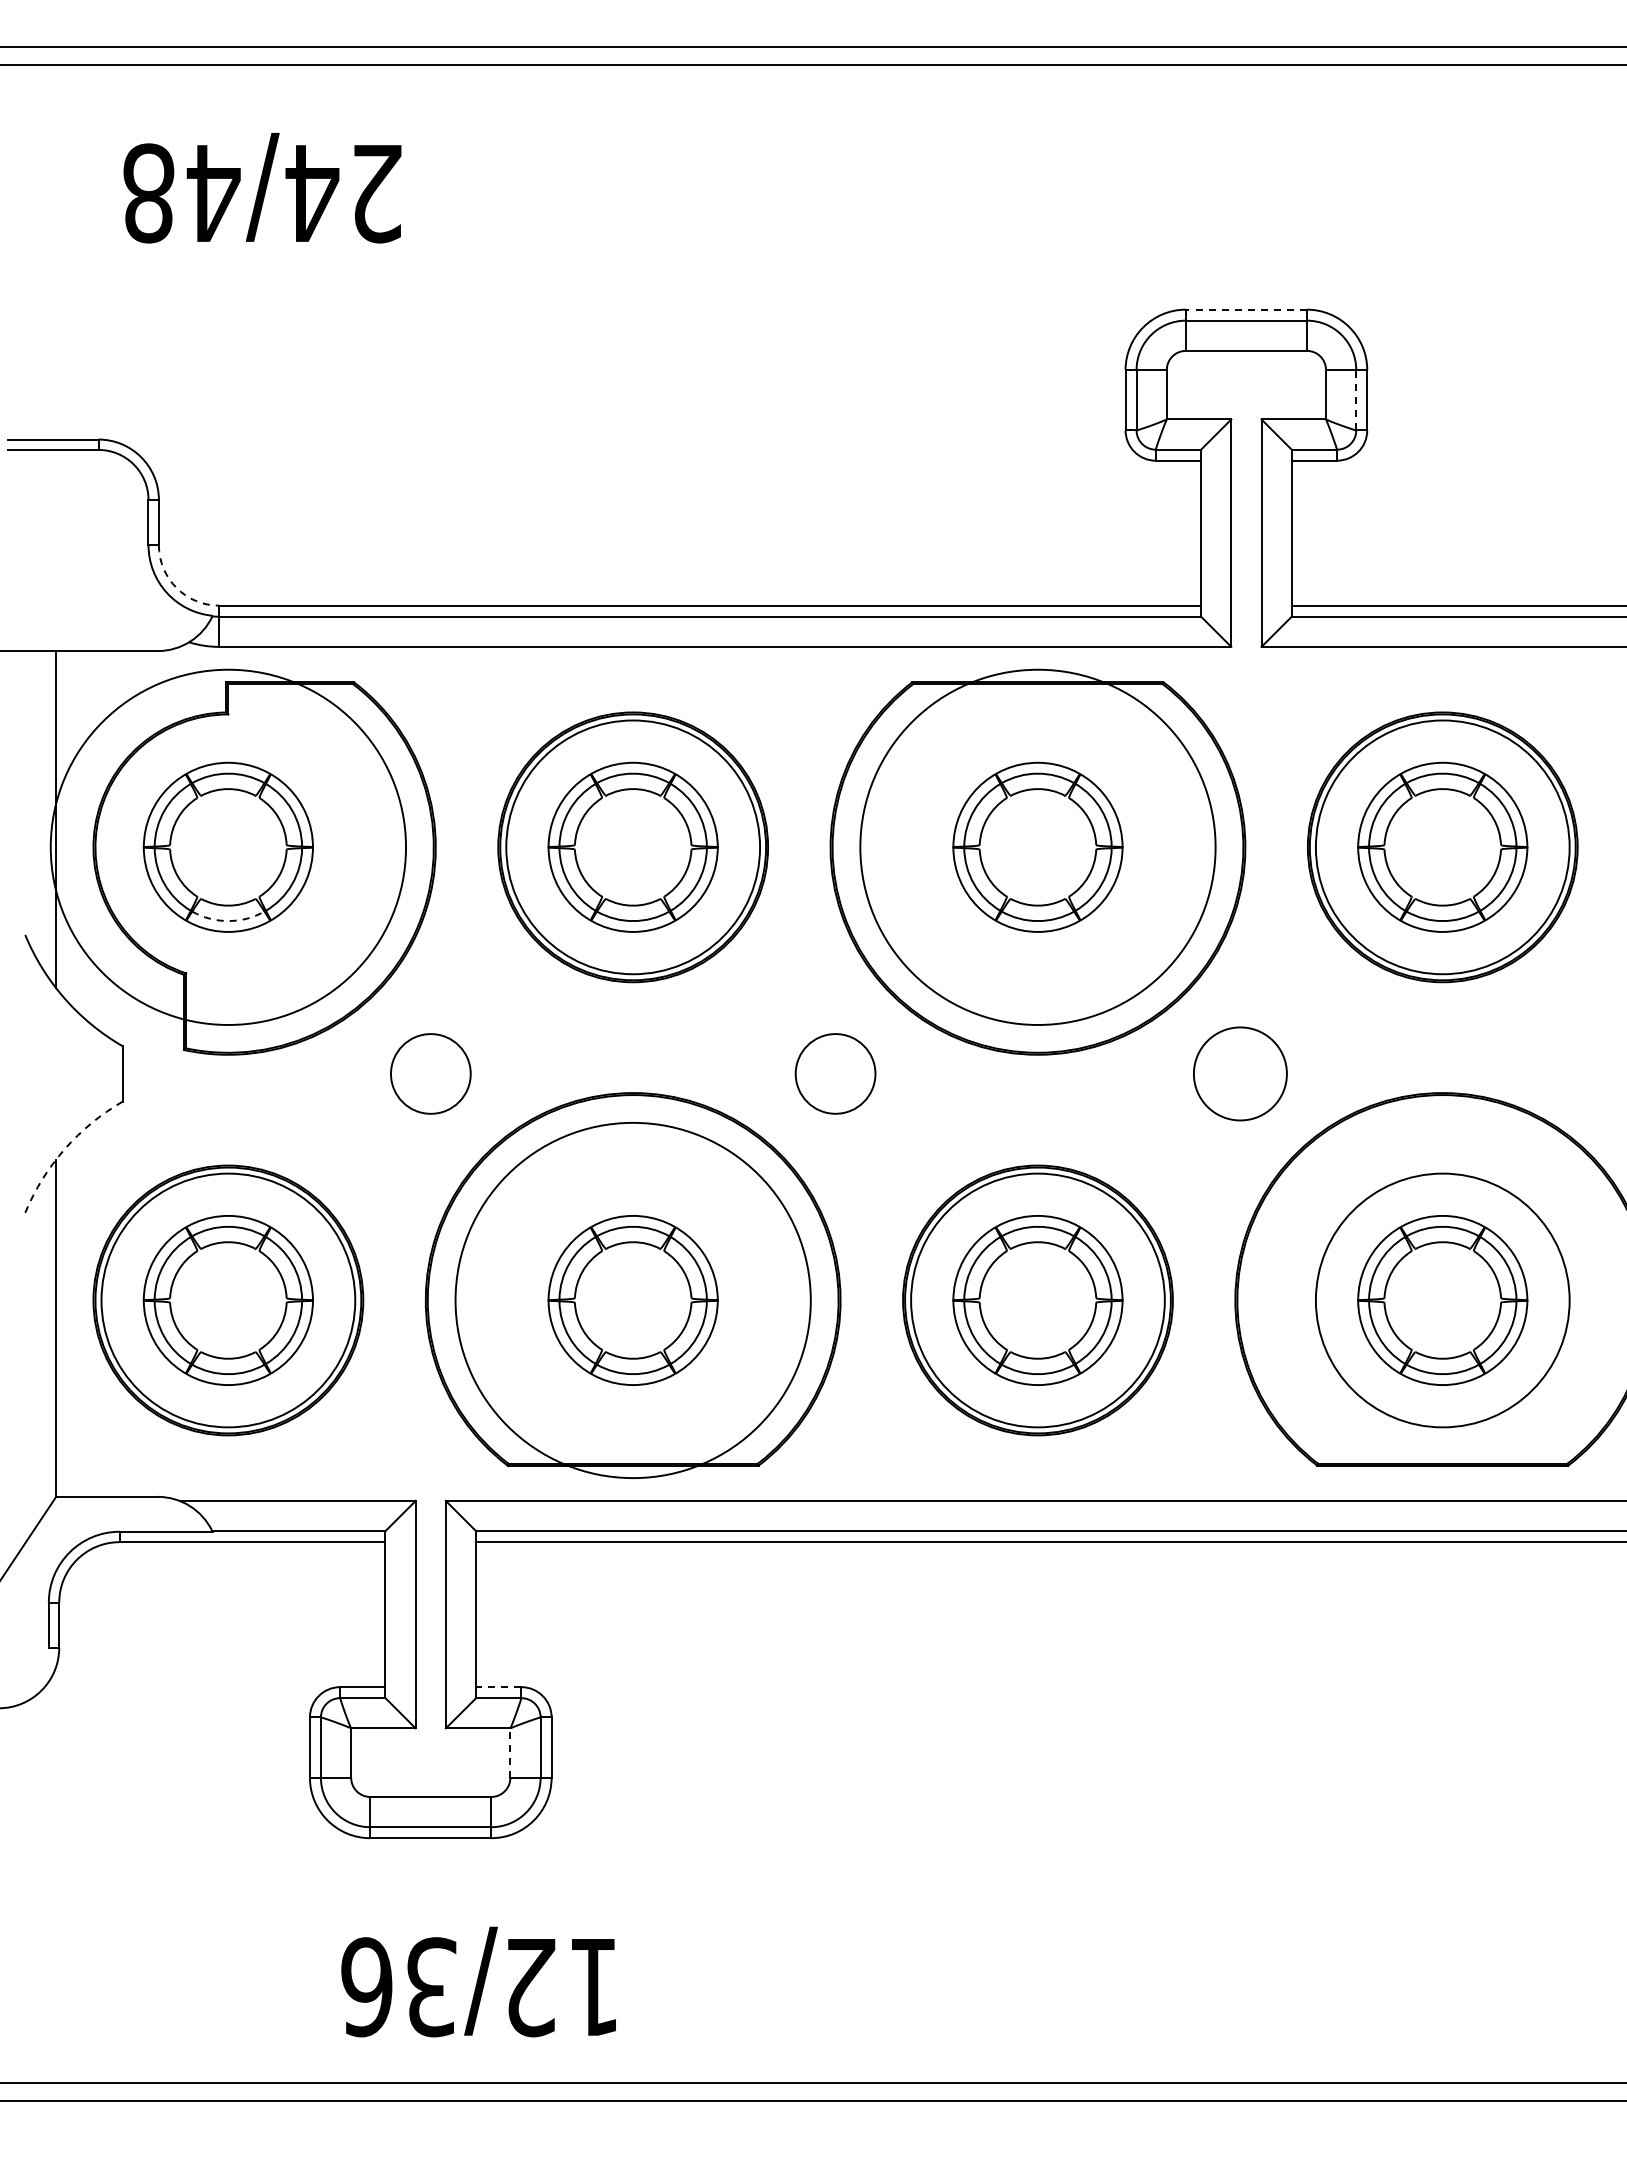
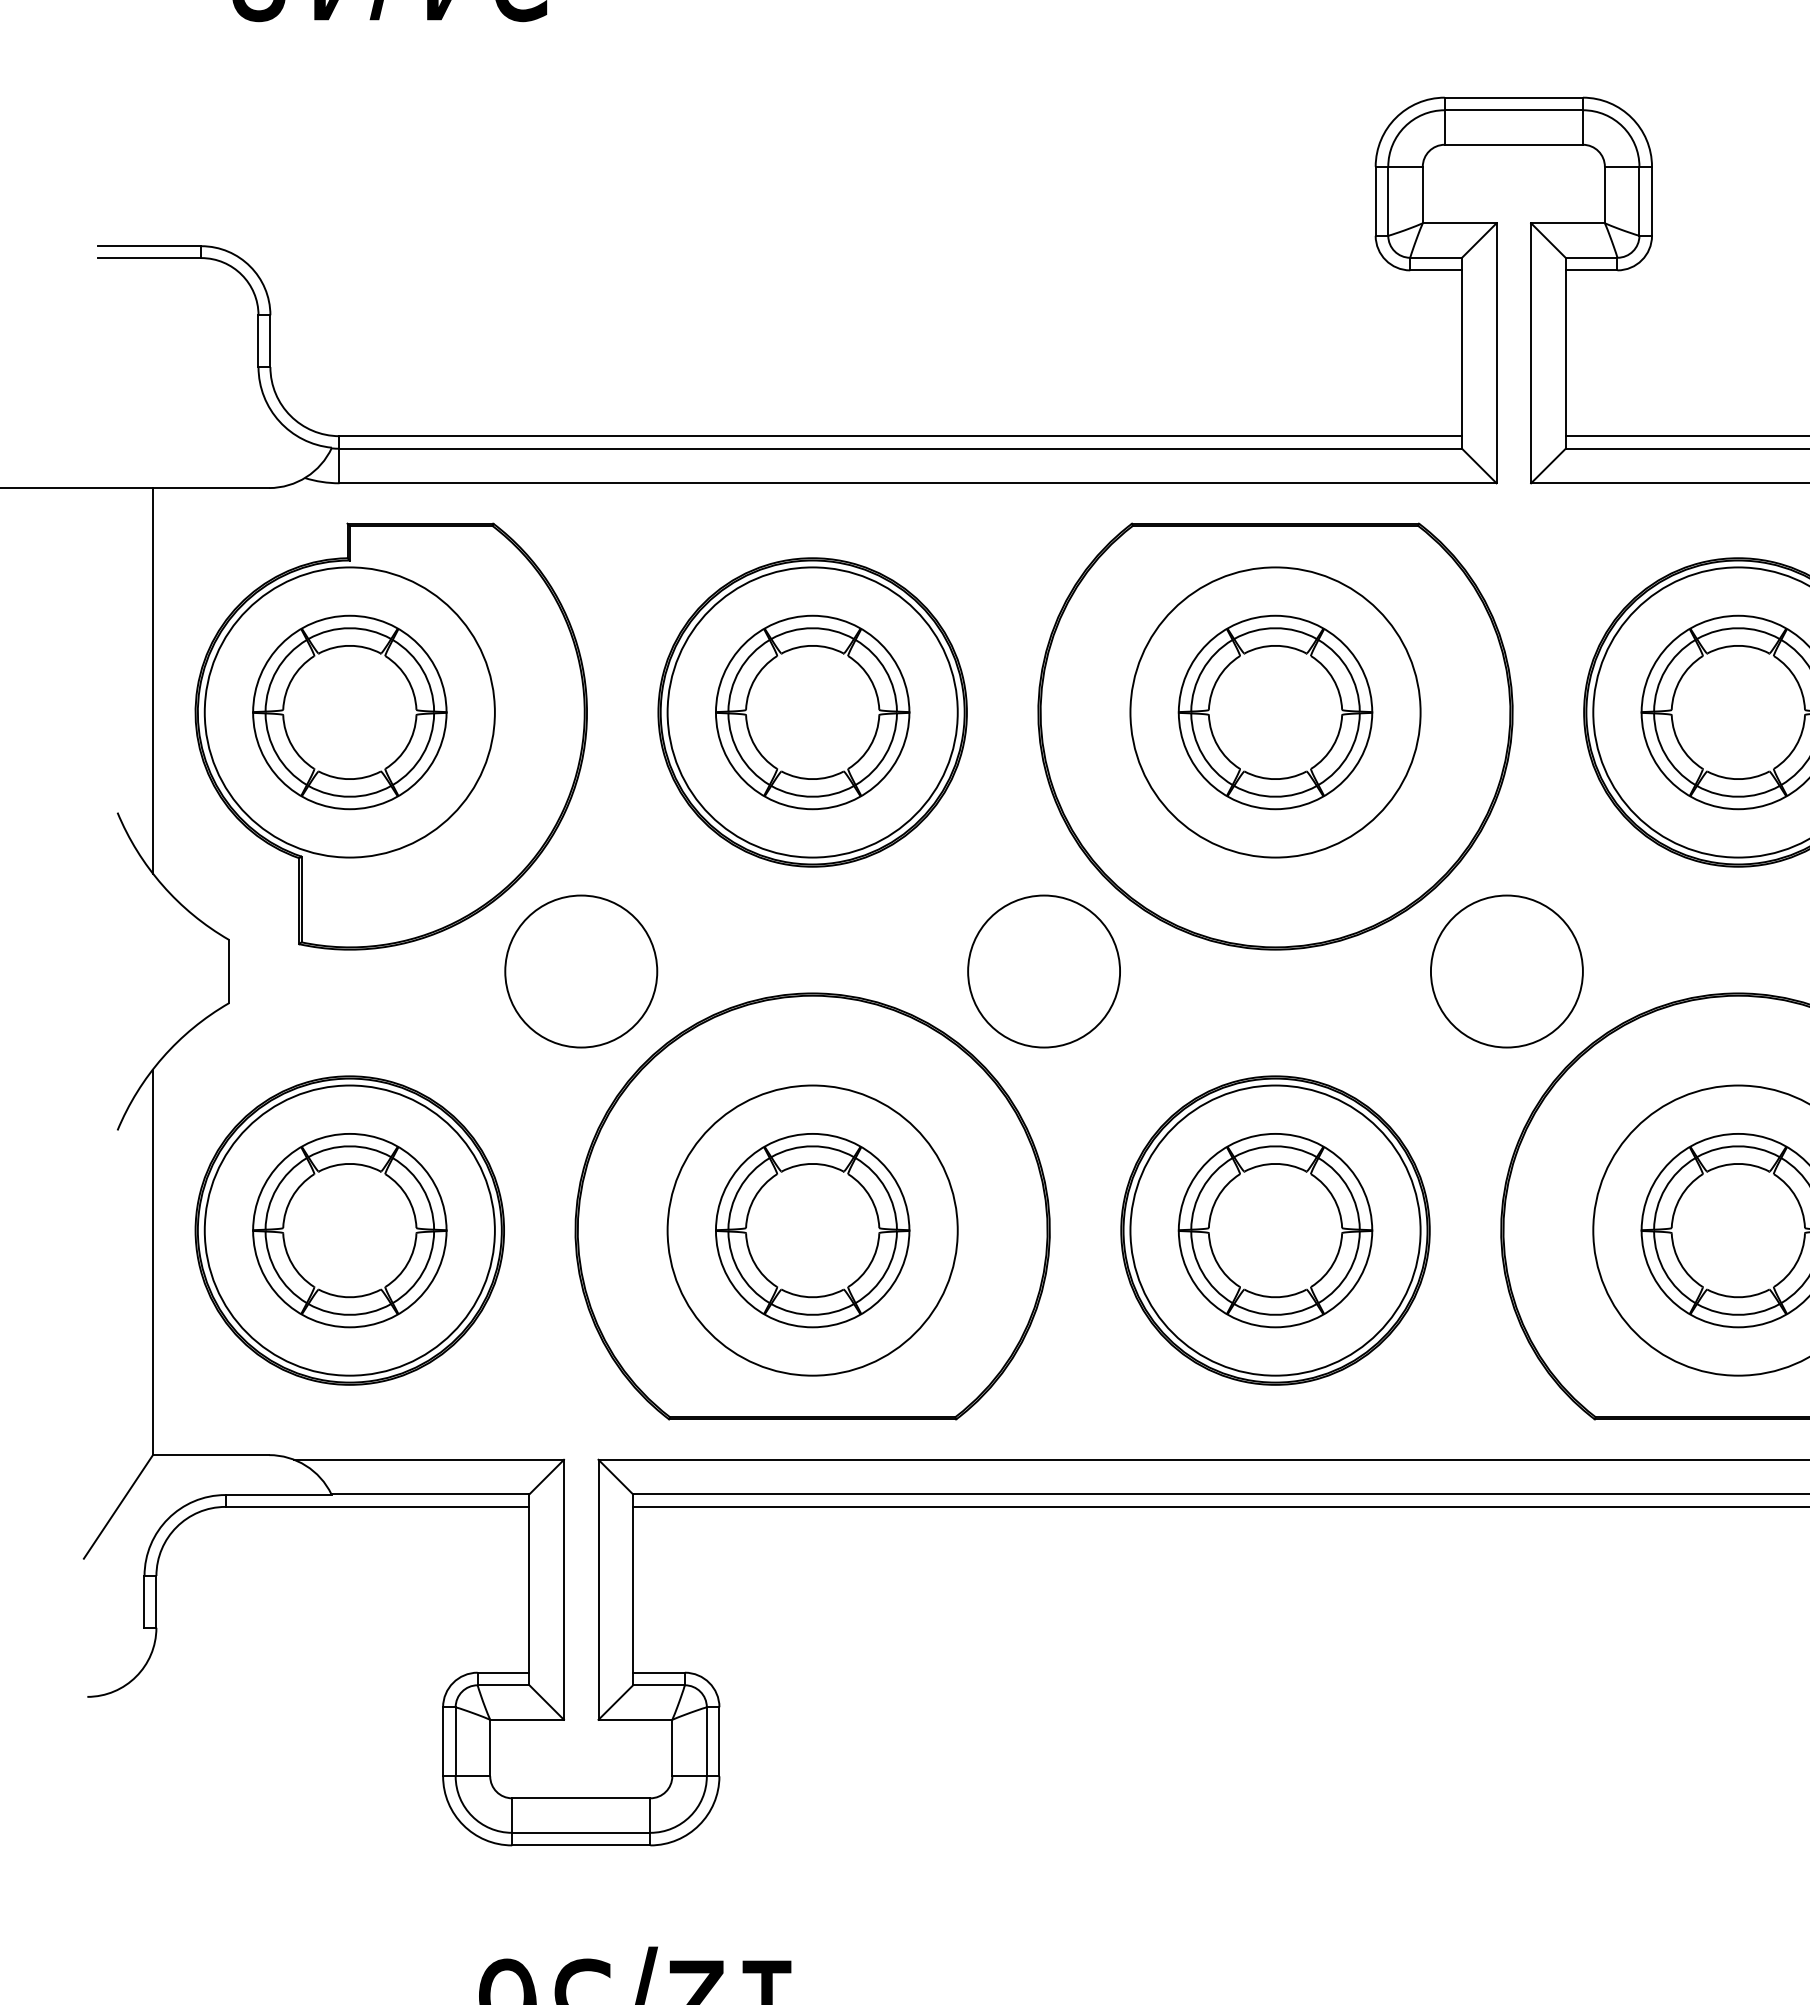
line: (1245, 309) -> (1512, 97), dashed -> solid
line: (1356, 399) -> (1639, 200), dashed -> solid
arc: (176, 588) -> (290, 416), dashed -> solid
circle: (228, 847) -> (349, 712), size x0.71
circle: (1037, 847) -> (1274, 712), size x0.71
arc: (228, 921) -> (349, 797), dashed -> solid
circle: (430, 1073) -> (580, 971), size x1.67
circle: (835, 1073) -> (1044, 971), size x1.67
circle: (1240, 1073) -> (1507, 971), size x1.43
arc: (64, 1149) -> (162, 1057), dashed -> solid
circle: (633, 1300) -> (813, 1230), size x0.71
line: (498, 1687) -> (658, 1673), dashed -> solid
line: (510, 1753) -> (672, 1748), dashed -> solid

